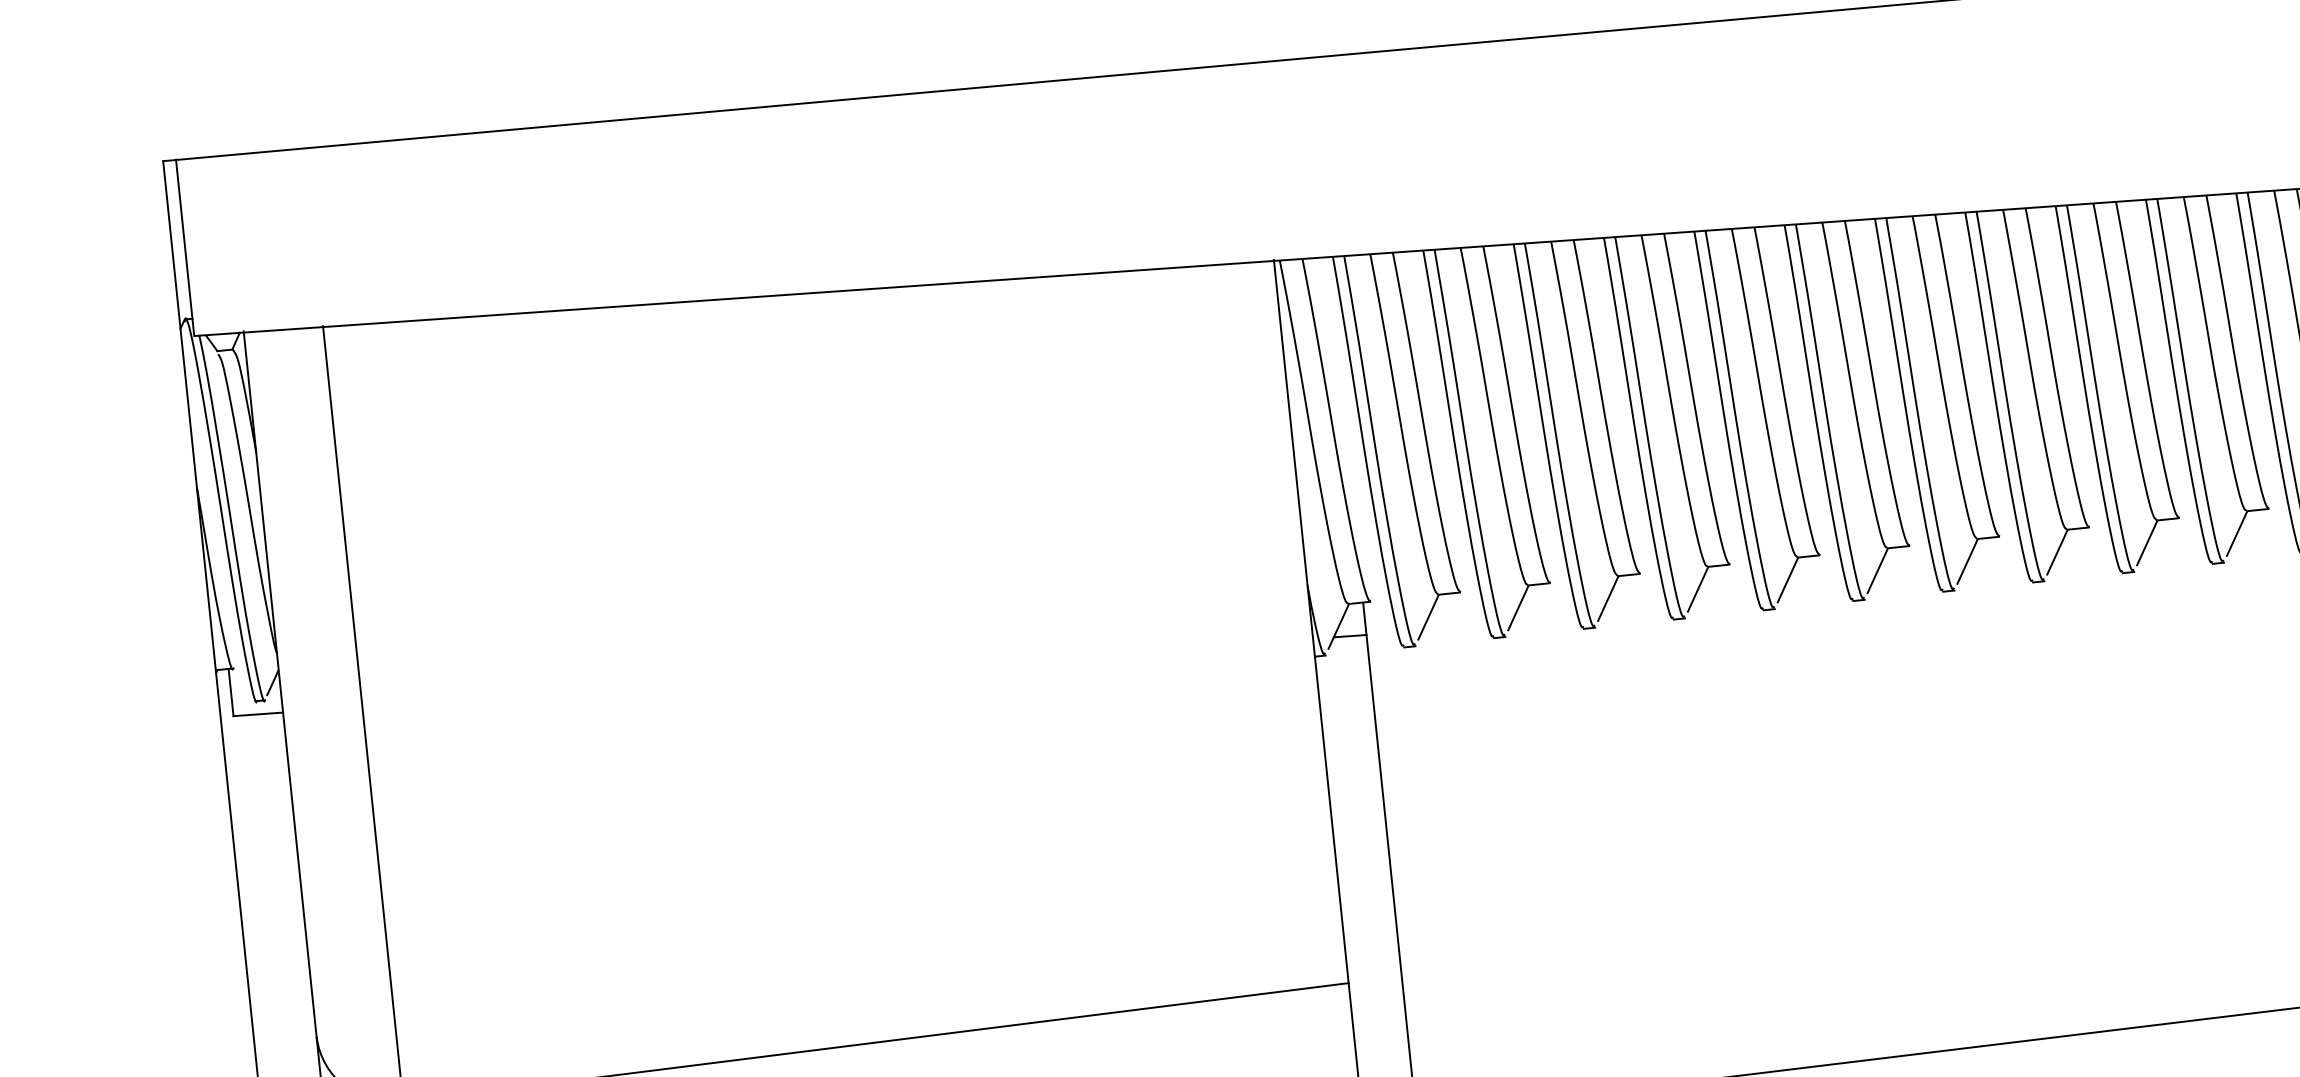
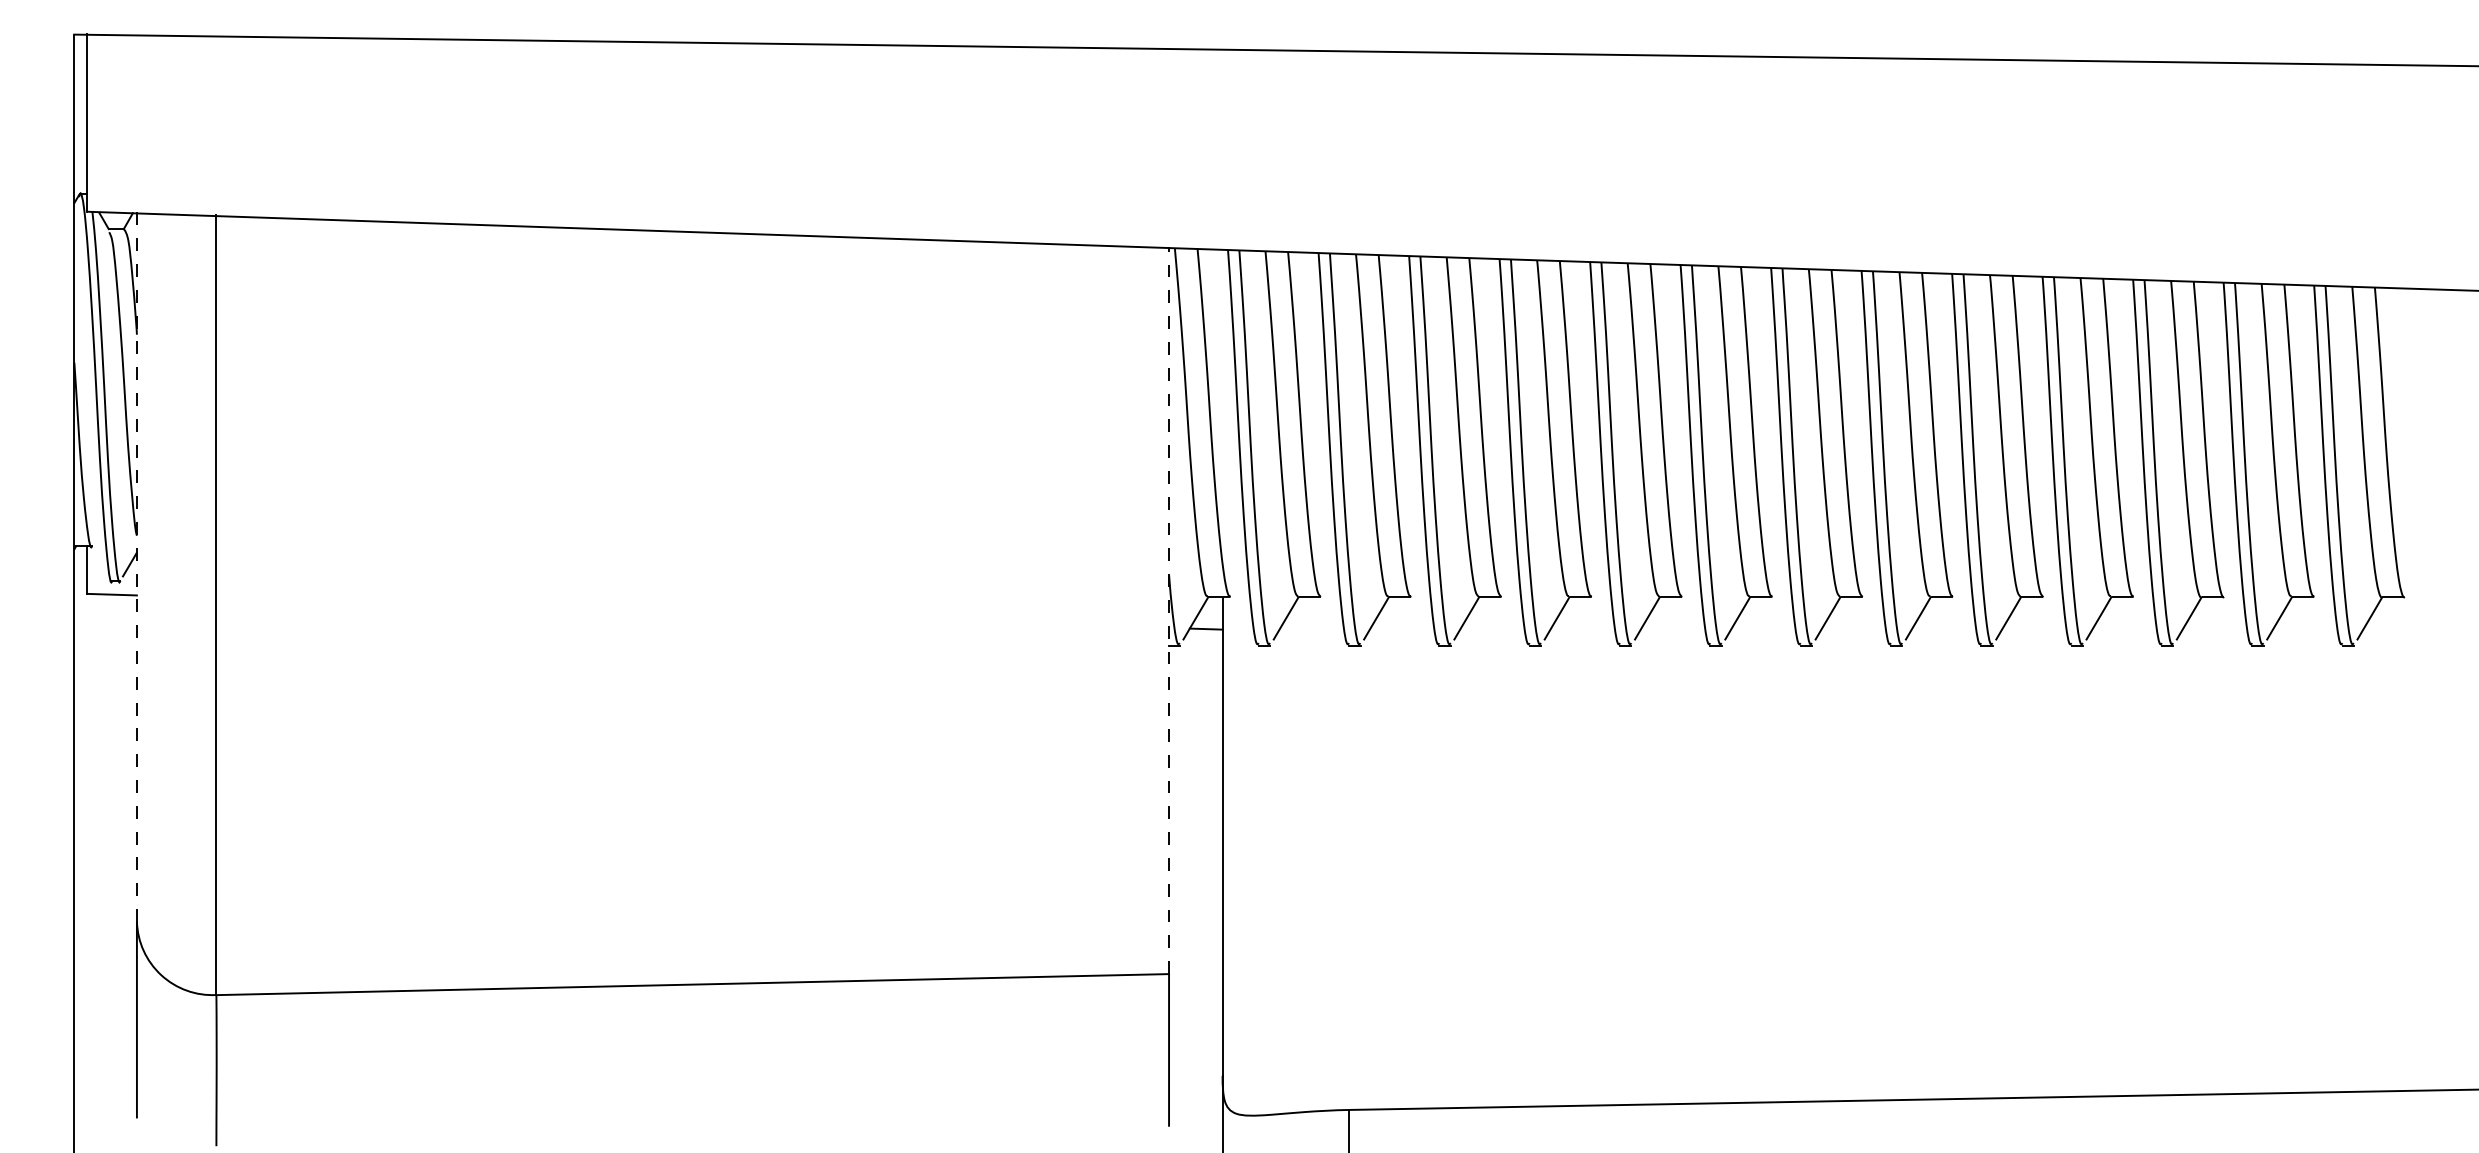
line: (1311, 621) -> (1169, 610), solid -> dashed
line: (279, 684) -> (136, 567), solid -> dashed

